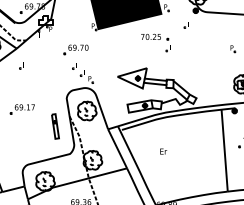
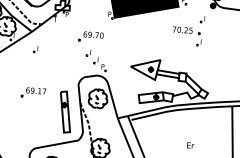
part: (155, 42) -> (186, 35), moved
part: (55, 126) -> (65, 112), size x1.67
text: (163, 151) -> (190, 145), moved

